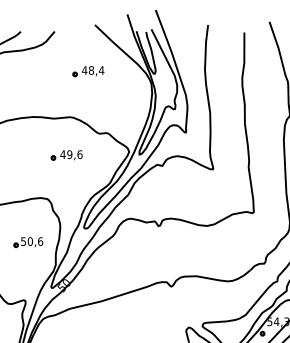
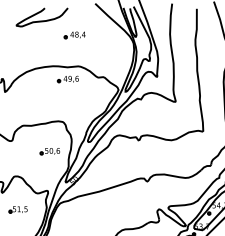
part: (87, 71) -> (74, 35), moved
part: (65, 155) -> (67, 79), moved

